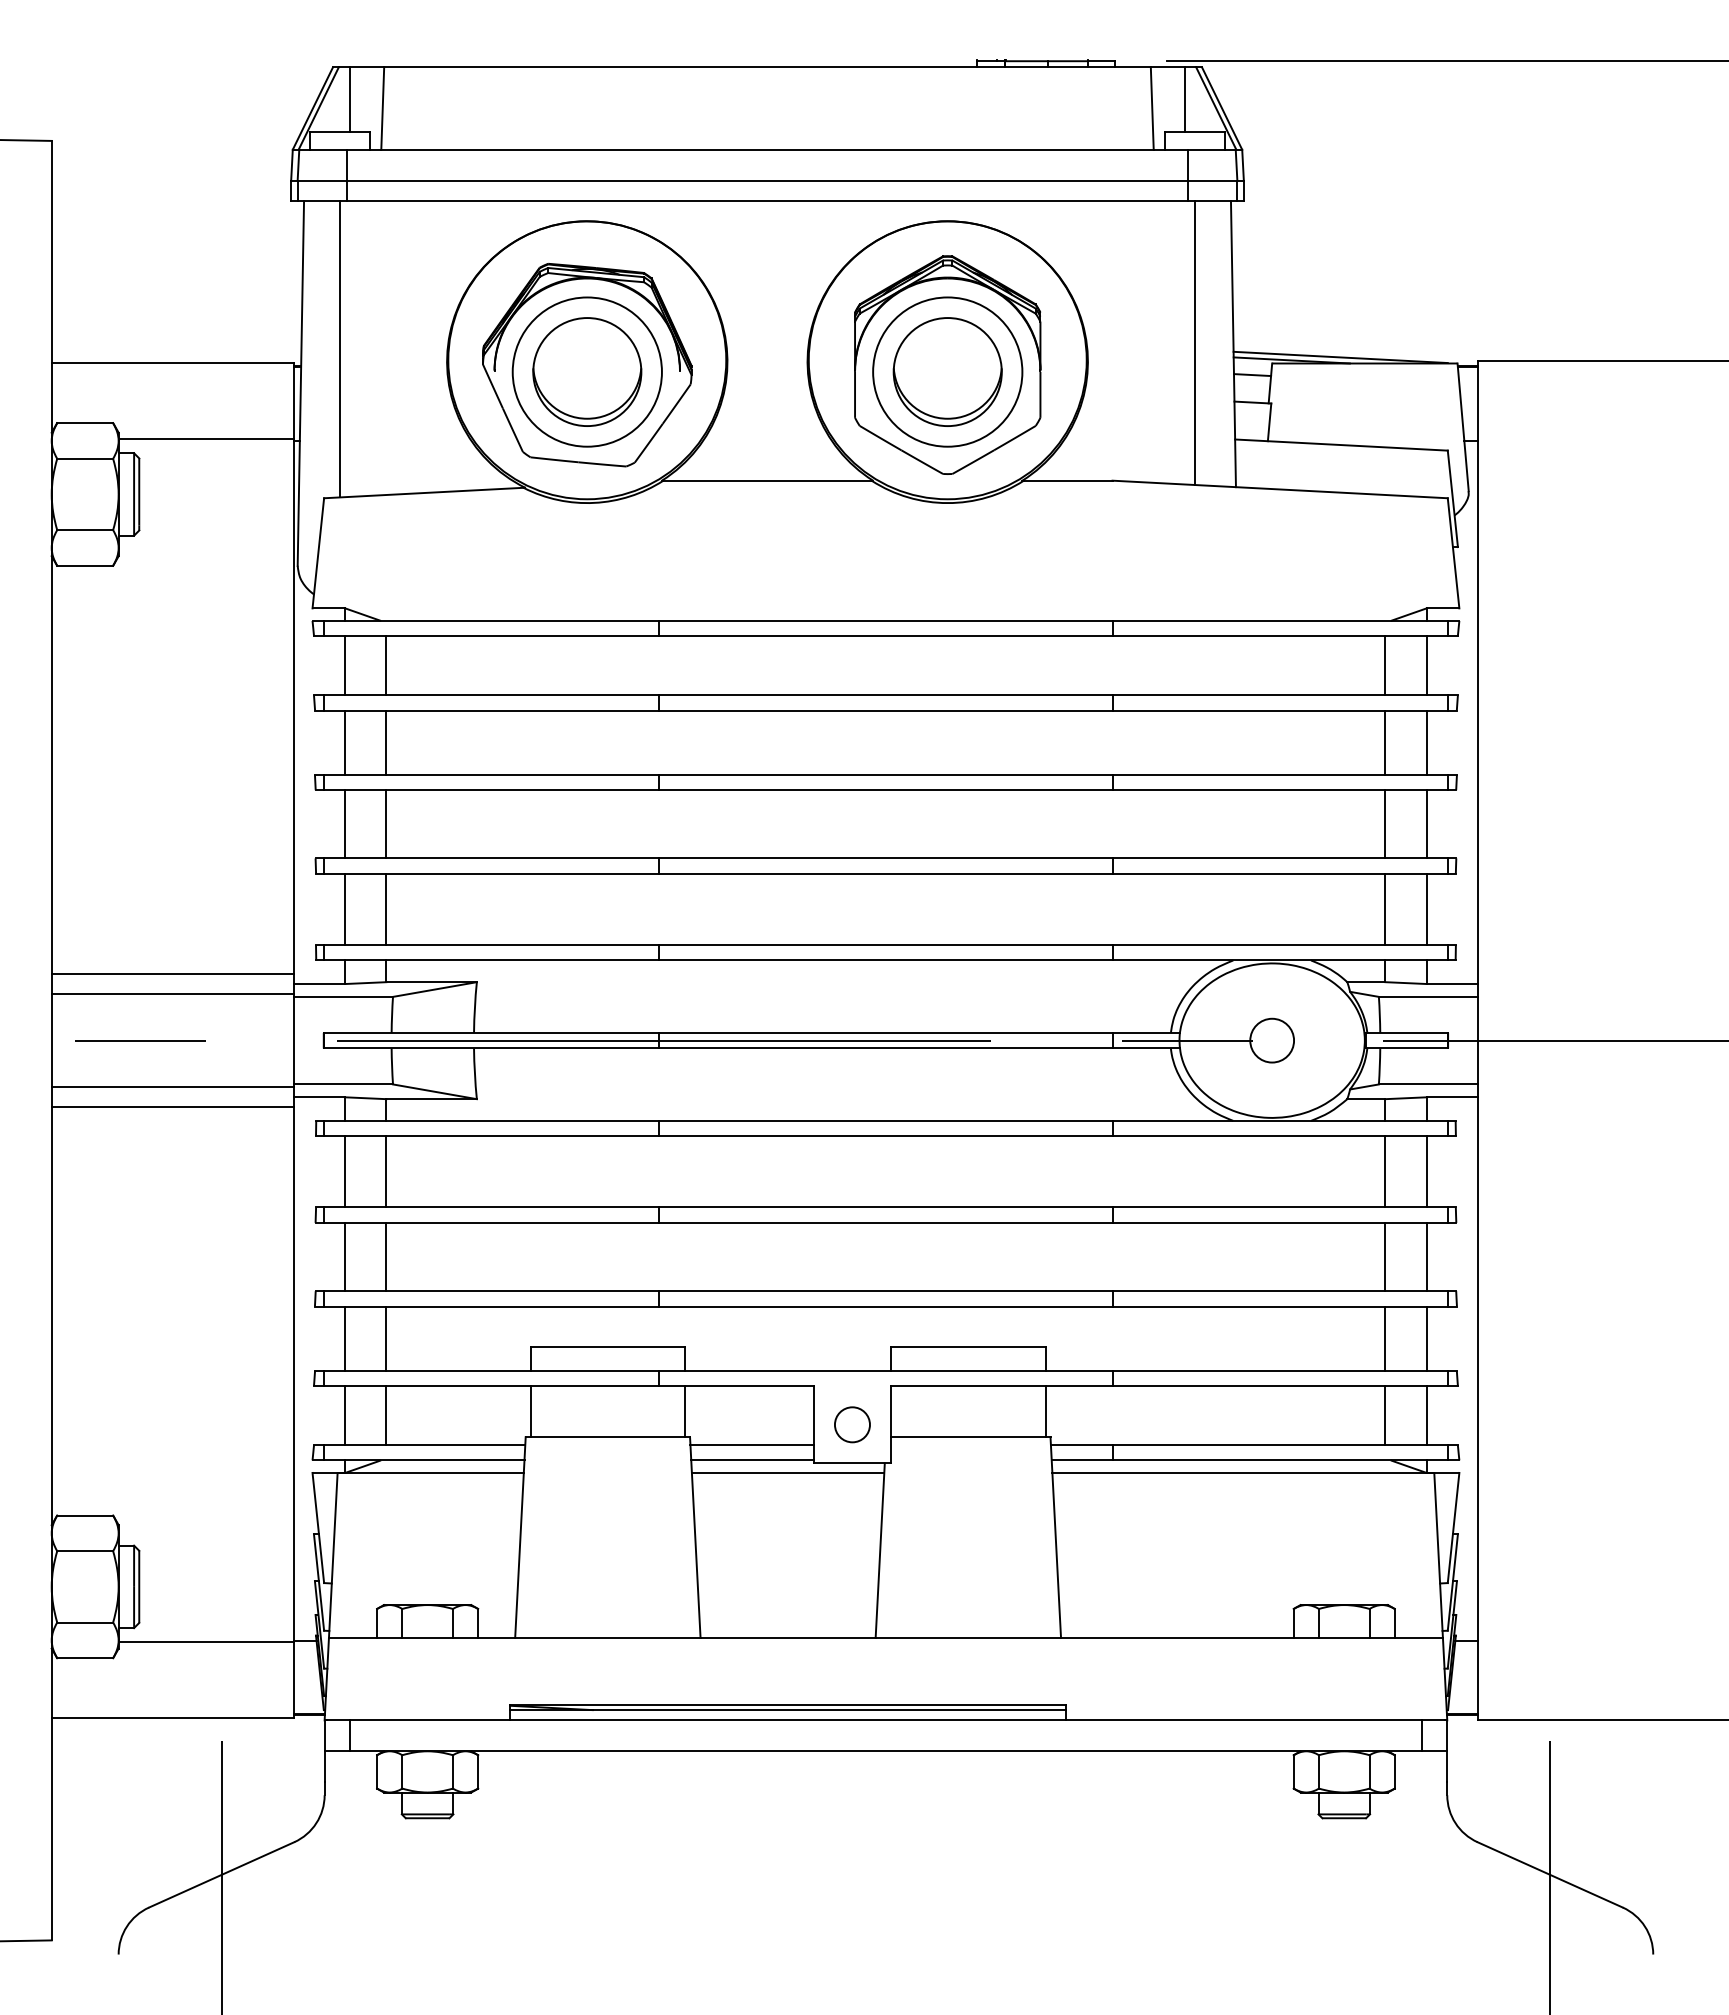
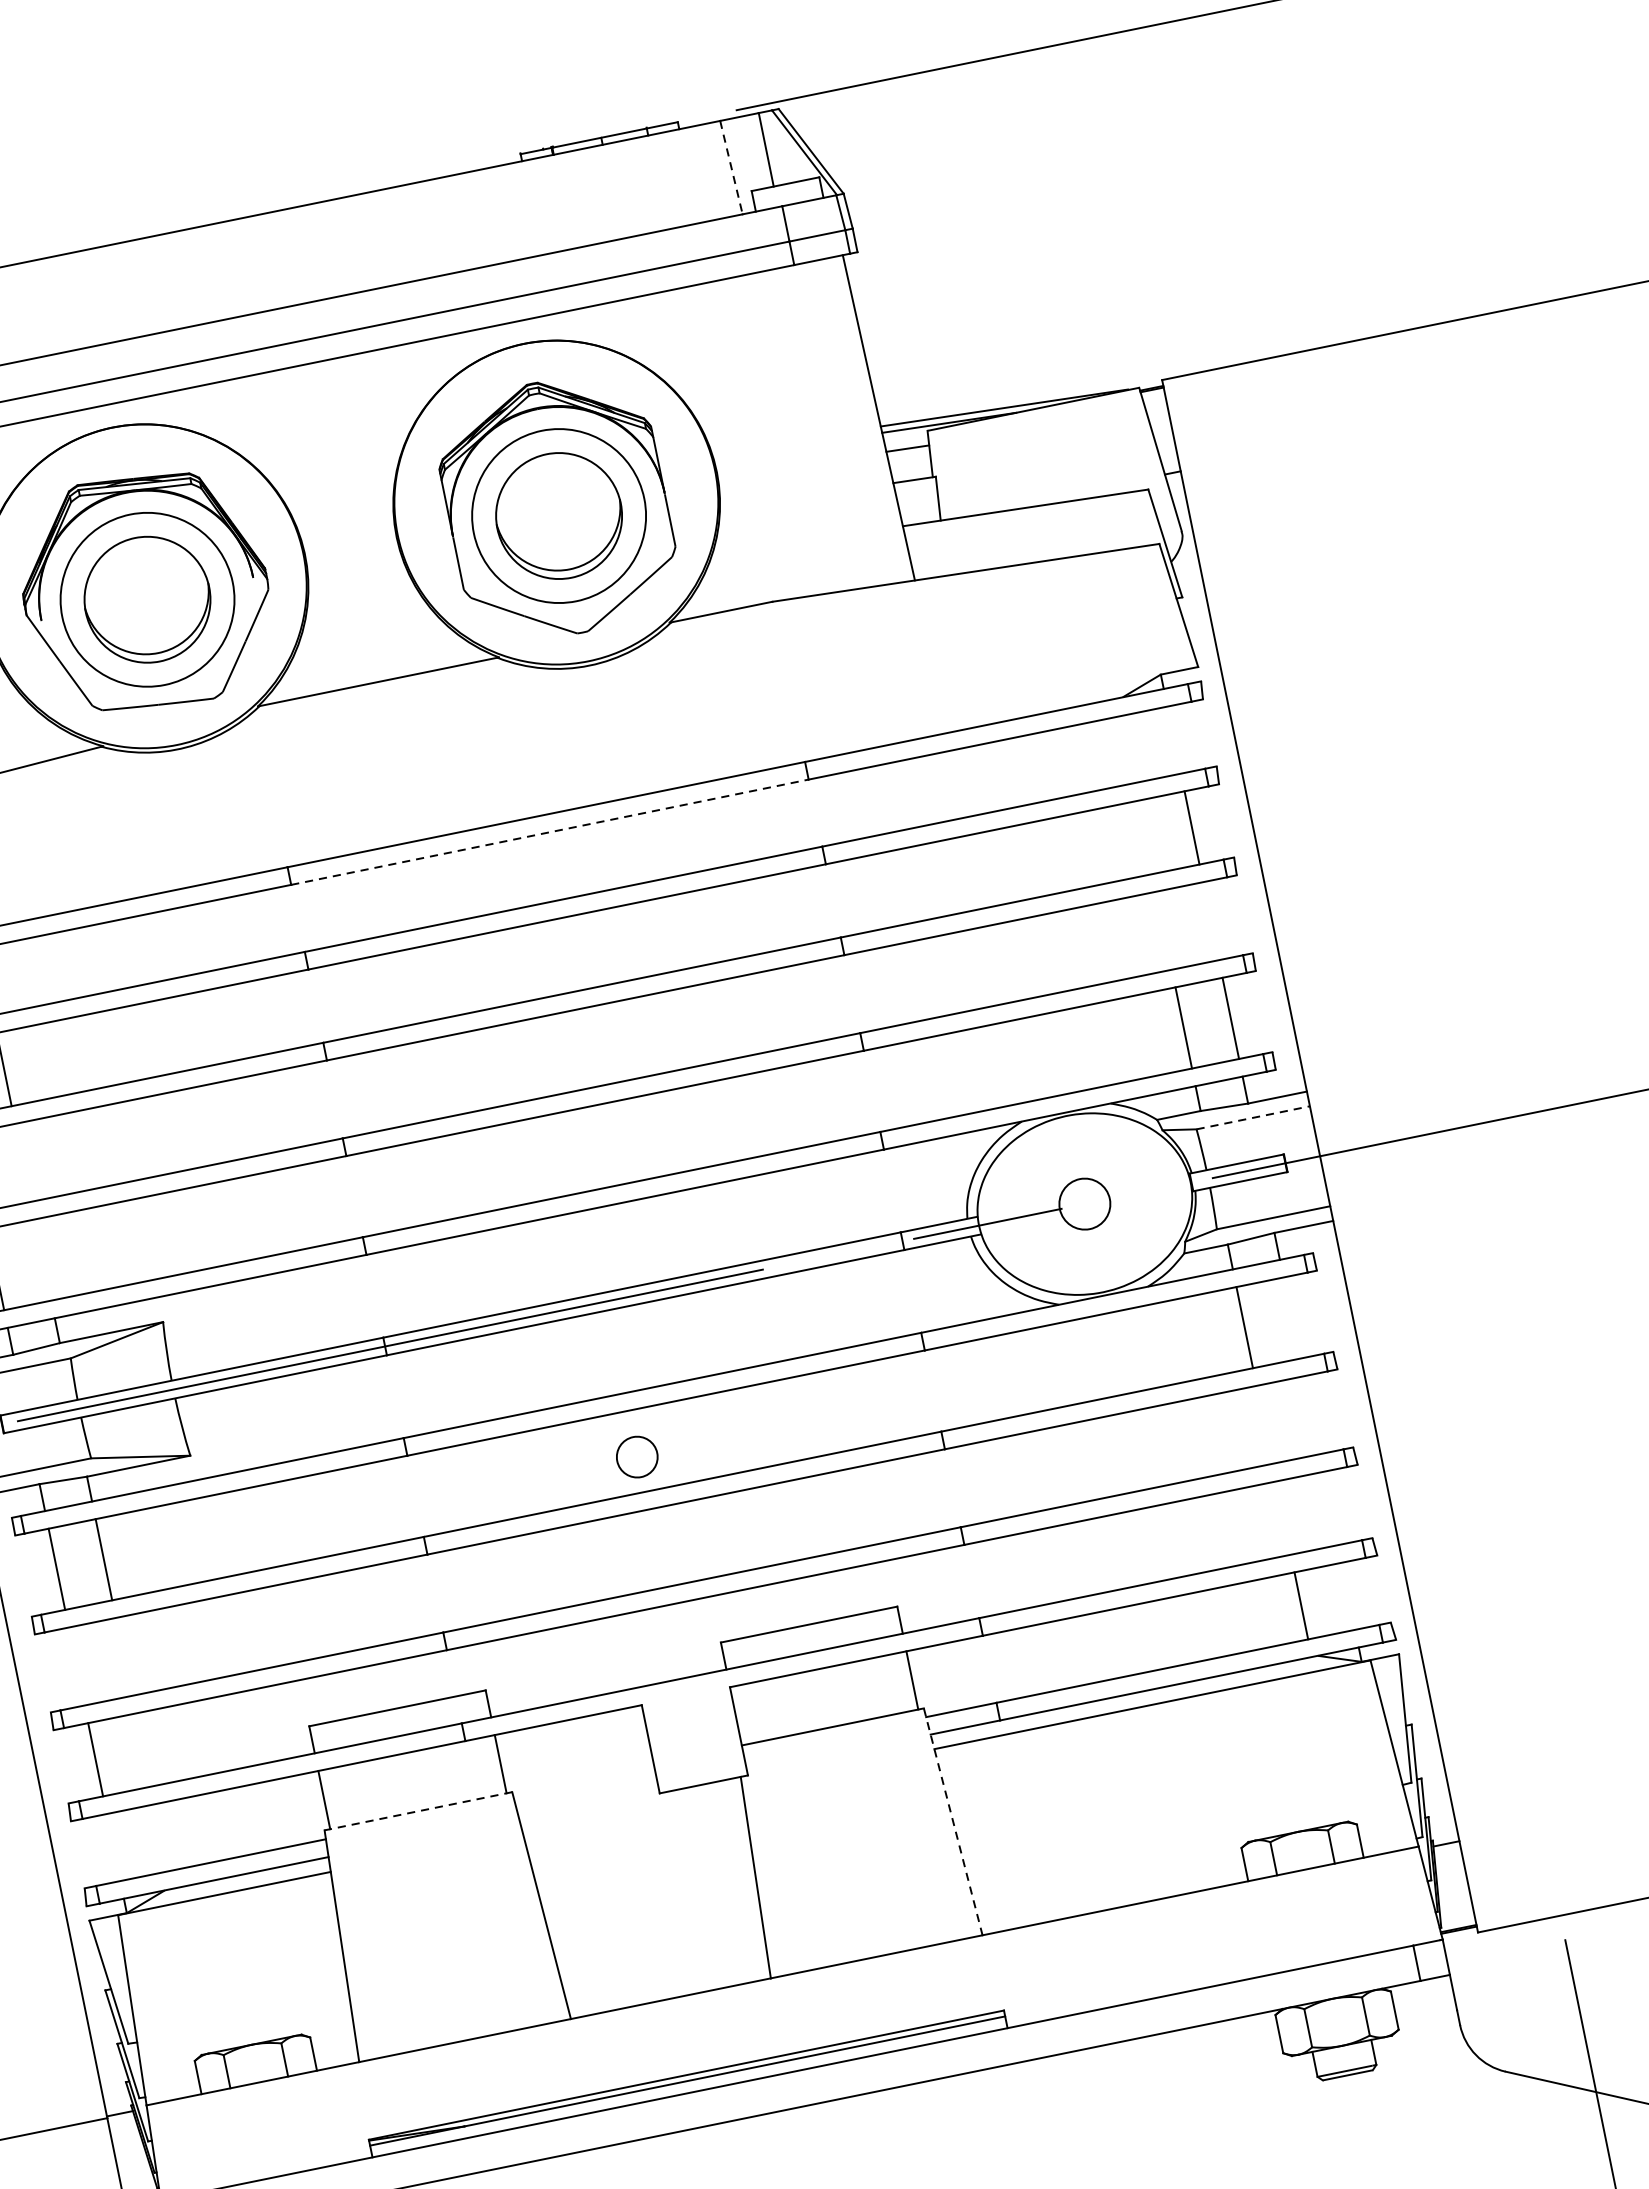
line: (1152, 109) -> (731, 168), solid -> dashed
line: (1194, 343) -> (834, 426), removed
line: (885, 636) -> (549, 832), solid -> dashed
line: (1385, 665) -> (1127, 749), removed
line: (1426, 665) -> (1173, 739), removed
line: (1385, 742) -> (1145, 837), removed
line: (386, 824) -> (23, 1163), removed
line: (1385, 824) -> (1164, 930), removed
line: (1426, 824) -> (1210, 921), removed
line: (386, 908) -> (42, 1258), removed
line: (1428, 996) -> (1253, 1117), solid -> dashed
line: (1426, 1171) -> (1291, 1317), removed
line: (345, 1256) -> (76, 1665), removed
line: (386, 1256) -> (123, 1656), removed
line: (1385, 1256) -> (1264, 1424), removed
line: (1426, 1256) -> (1311, 1414), removed
line: (386, 1338) -> (142, 1749), removed
line: (1385, 1338) -> (1283, 1517), removed
line: (1426, 1338) -> (1330, 1508), removed
line: (345, 1415) -> (113, 1847), removed
line: (386, 1415) -> (160, 1837), removed
line: (1426, 1415) -> (1348, 1596), removed
circle: (852, 1424) -> (637, 1456), moved
line: (607, 1437) -> (418, 1811), solid -> dashed
line: (751, 1444) -> (584, 1786), removed
line: (752, 1460) -> (588, 1804), removed
line: (787, 1473) -> (631, 1810), removed
line: (1055, 1537) -> (952, 1821), solid -> dashed

